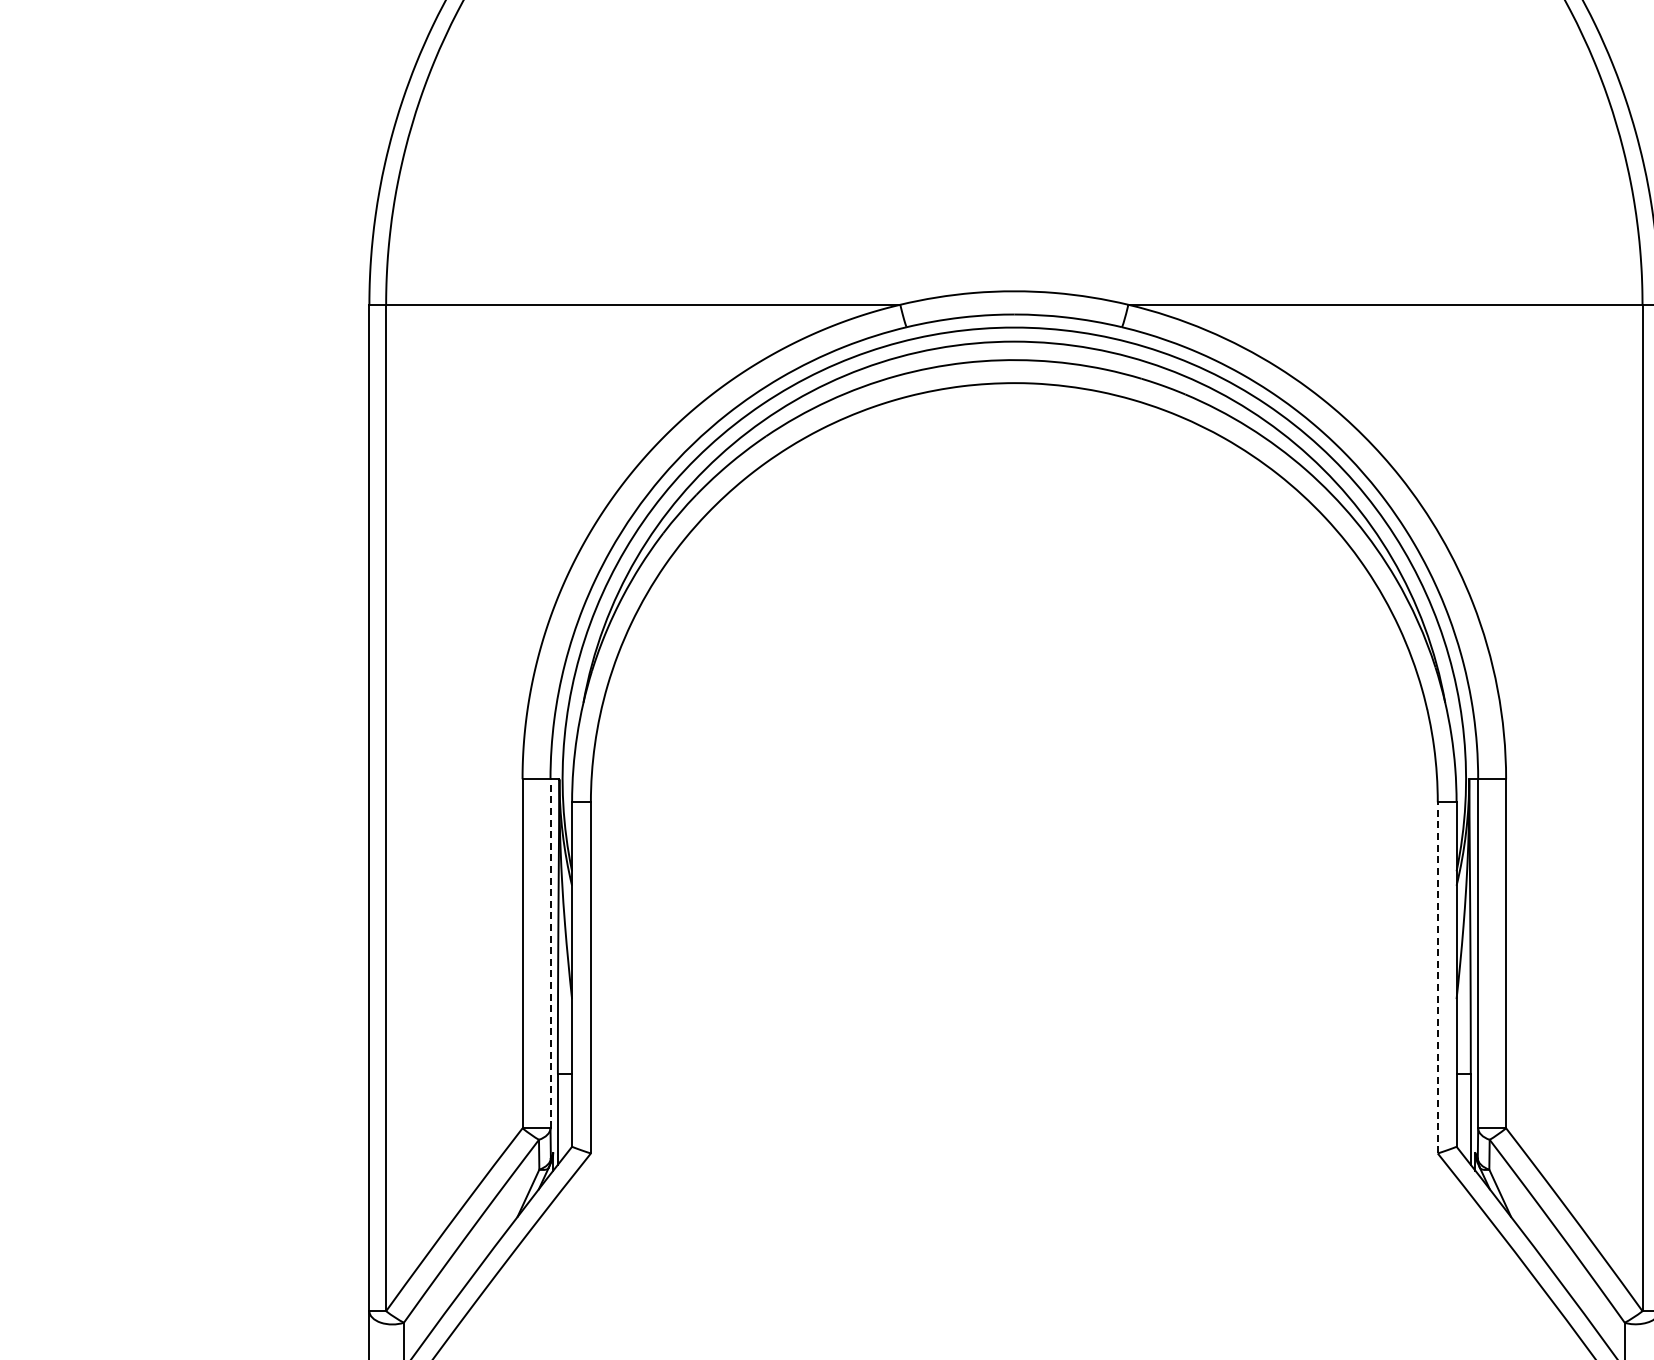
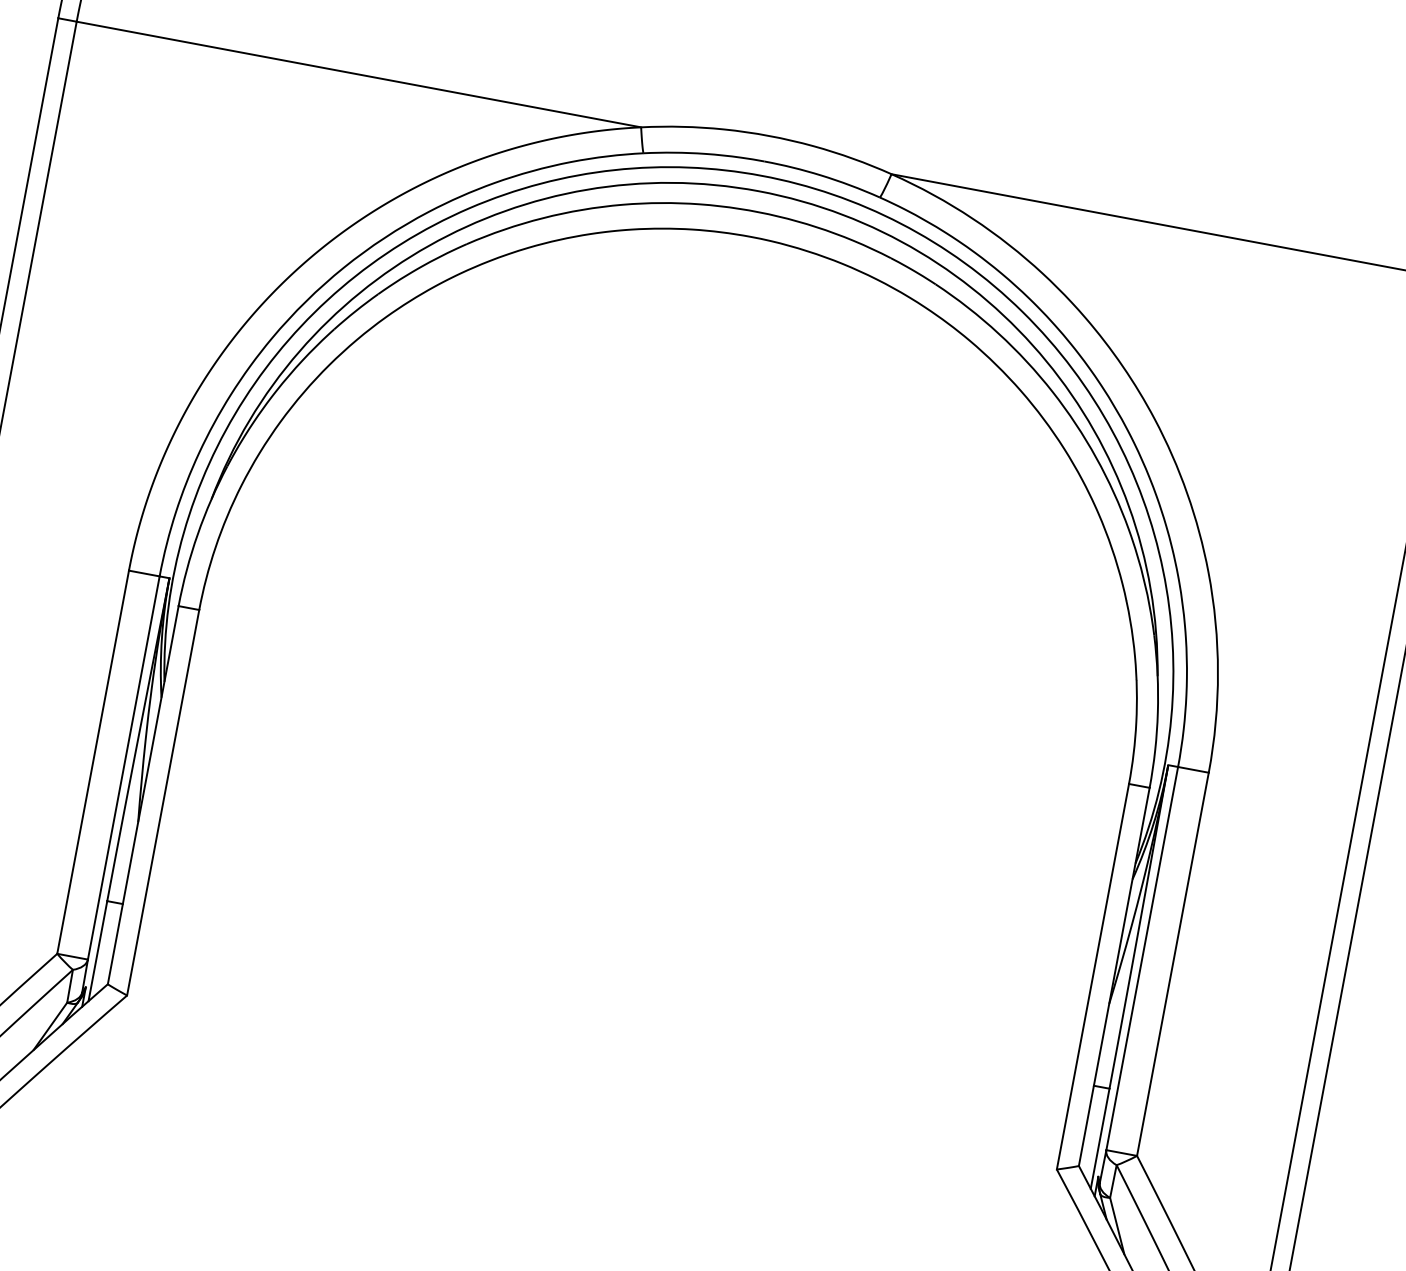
line: (550, 953) -> (123, 767), dashed -> solid
line: (1437, 977) -> (1092, 976), dashed -> solid

